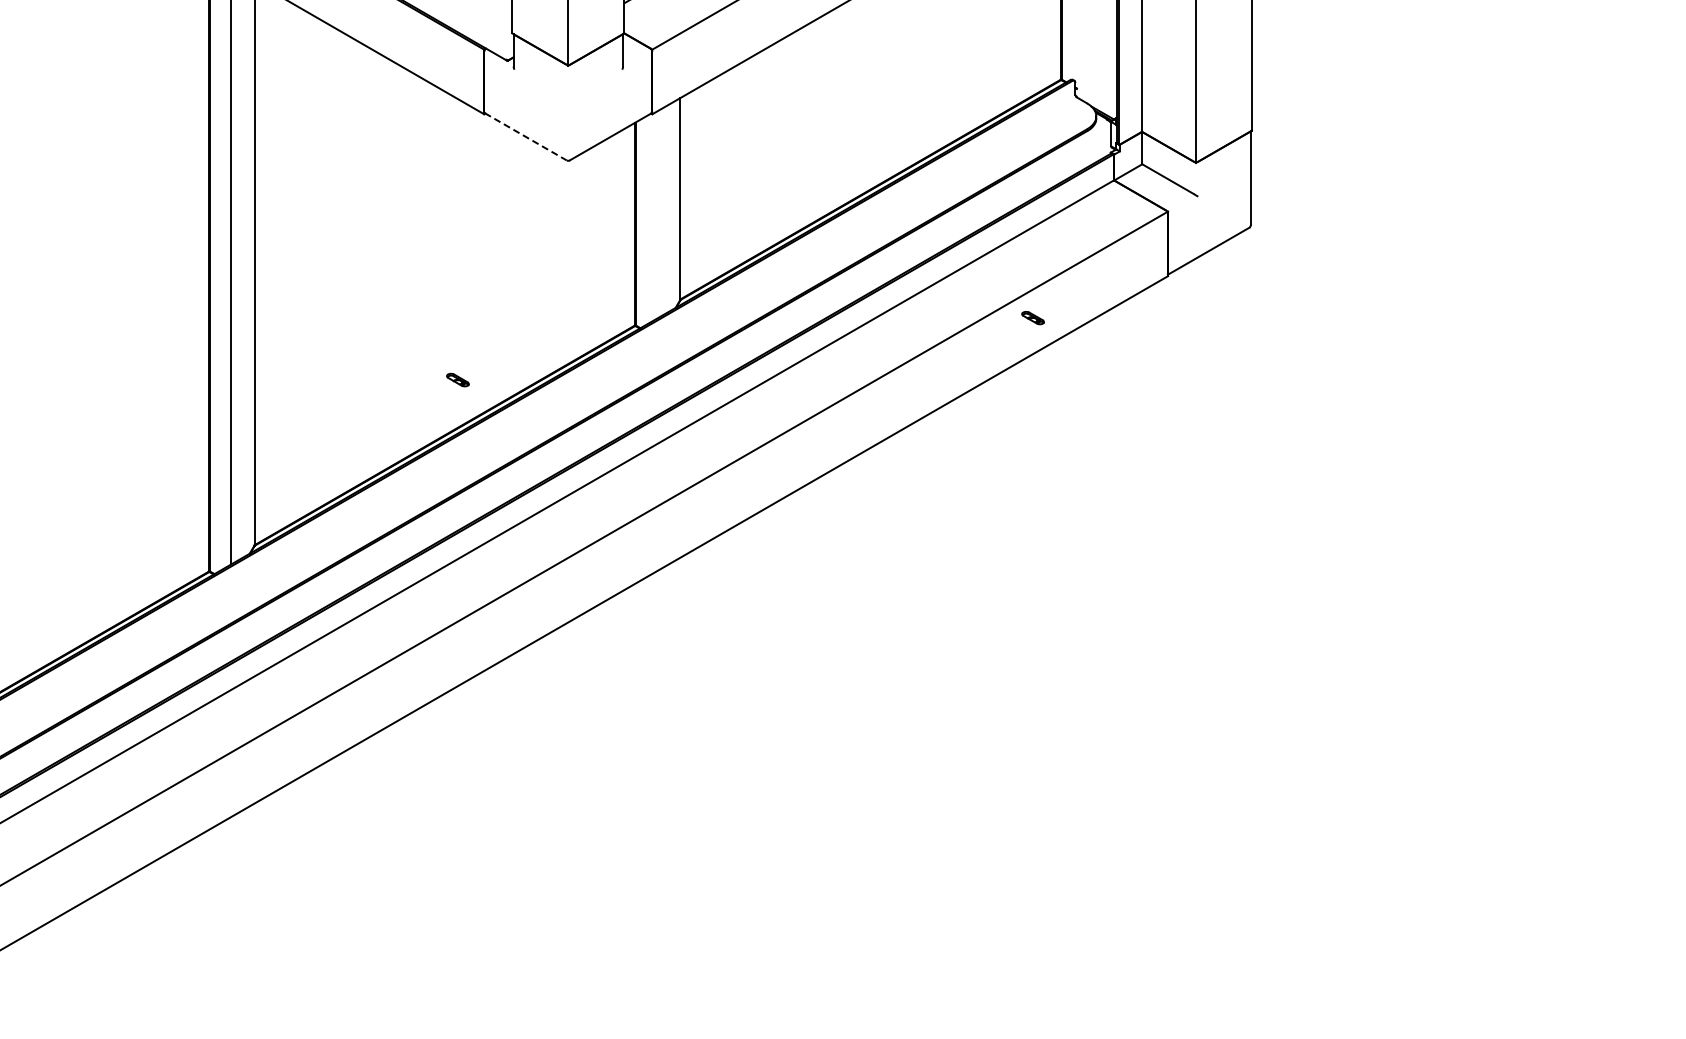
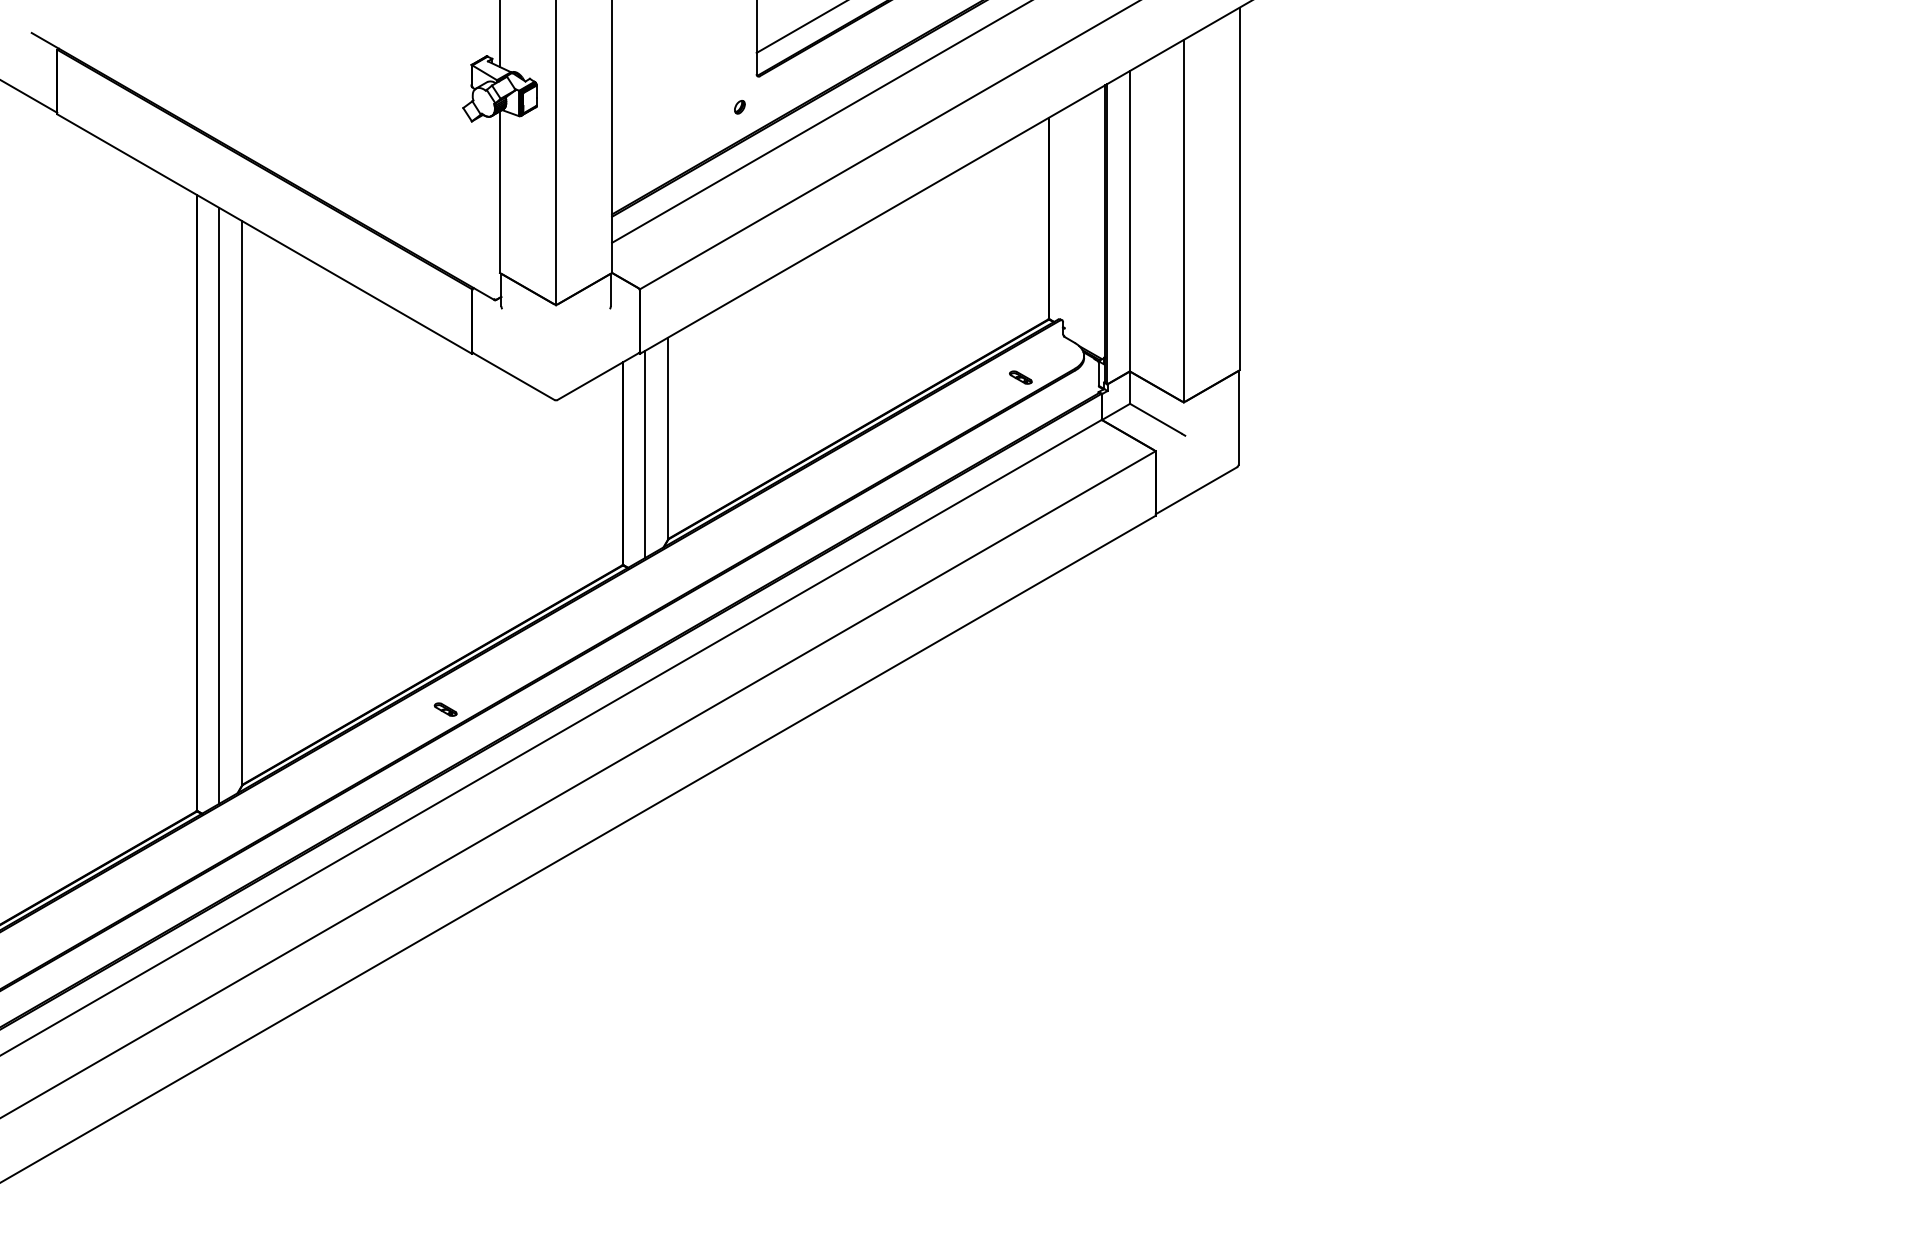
line: (525, 136) -> (513, 376), dashed -> solid
line: (657, 214) -> (645, 454), added
part: (1032, 317) -> (1020, 377), moved
part: (457, 379) -> (445, 709), moved

